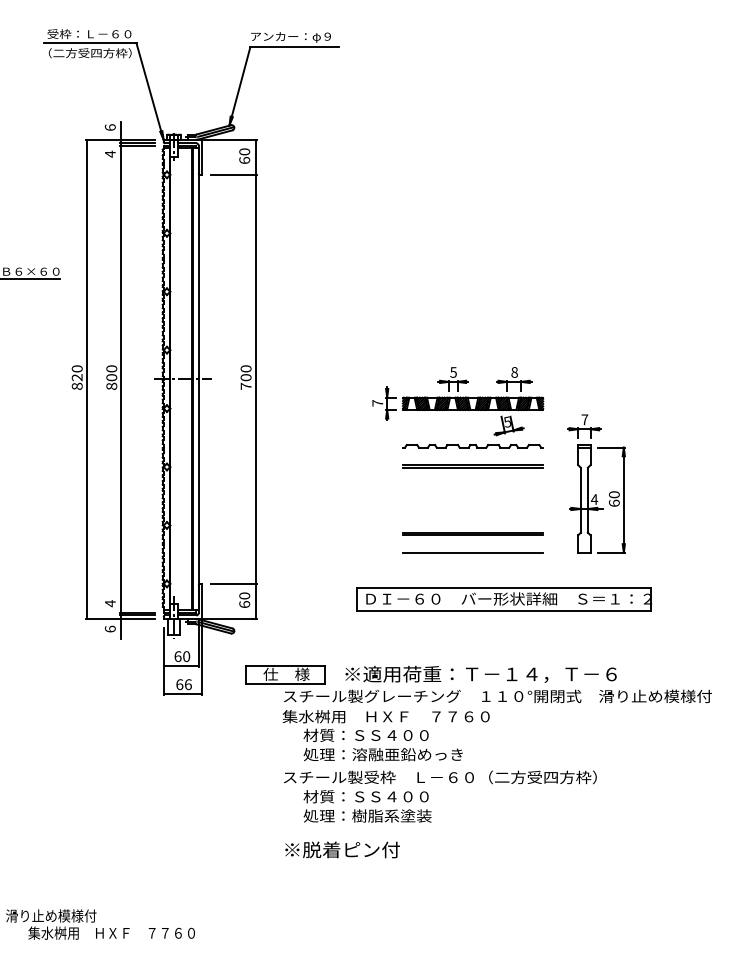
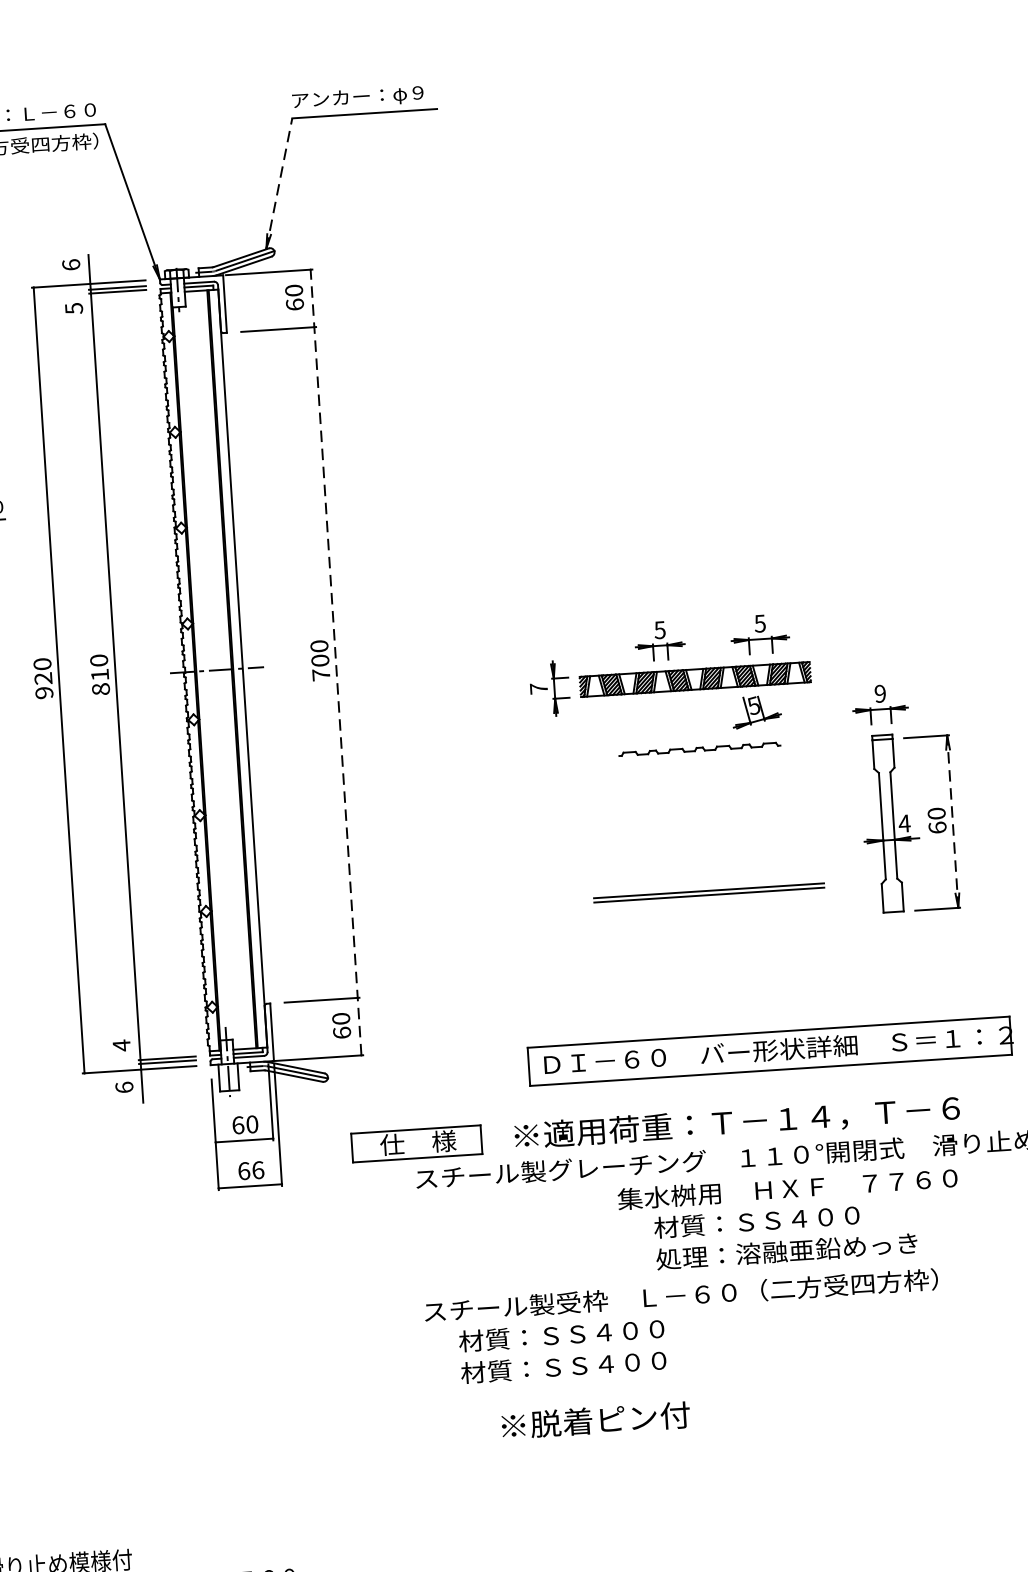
line: (240, 85) -> (280, 182), solid -> dashed
text: (110, 153) -> (74, 307), 4 -> 5
text: (514, 372) -> (759, 623), 8 -> 5
text: (111, 377) -> (99, 674), 800 -> 810
line: (255, 379) -> (335, 662), solid -> dashed
text: (76, 385) -> (43, 691), 820 -> 920
text: (584, 419) -> (879, 693), 7 -> 9
part: (472, 446) -> (698, 749), size x0.7
line: (472, 465) -> (700, 780), removed
line: (623, 500) -> (952, 822), solid -> dashed
line: (472, 552) -> (710, 923), removed
part: (504, 599) -> (771, 1051), moved
text: (385, 735) -> (788, 1219), moved
text: (367, 815) -> (565, 1365), 処理：樹脂系塗装 -> 材質：ＳＳ４００
text: (342, 849) -> (595, 1419), moved

